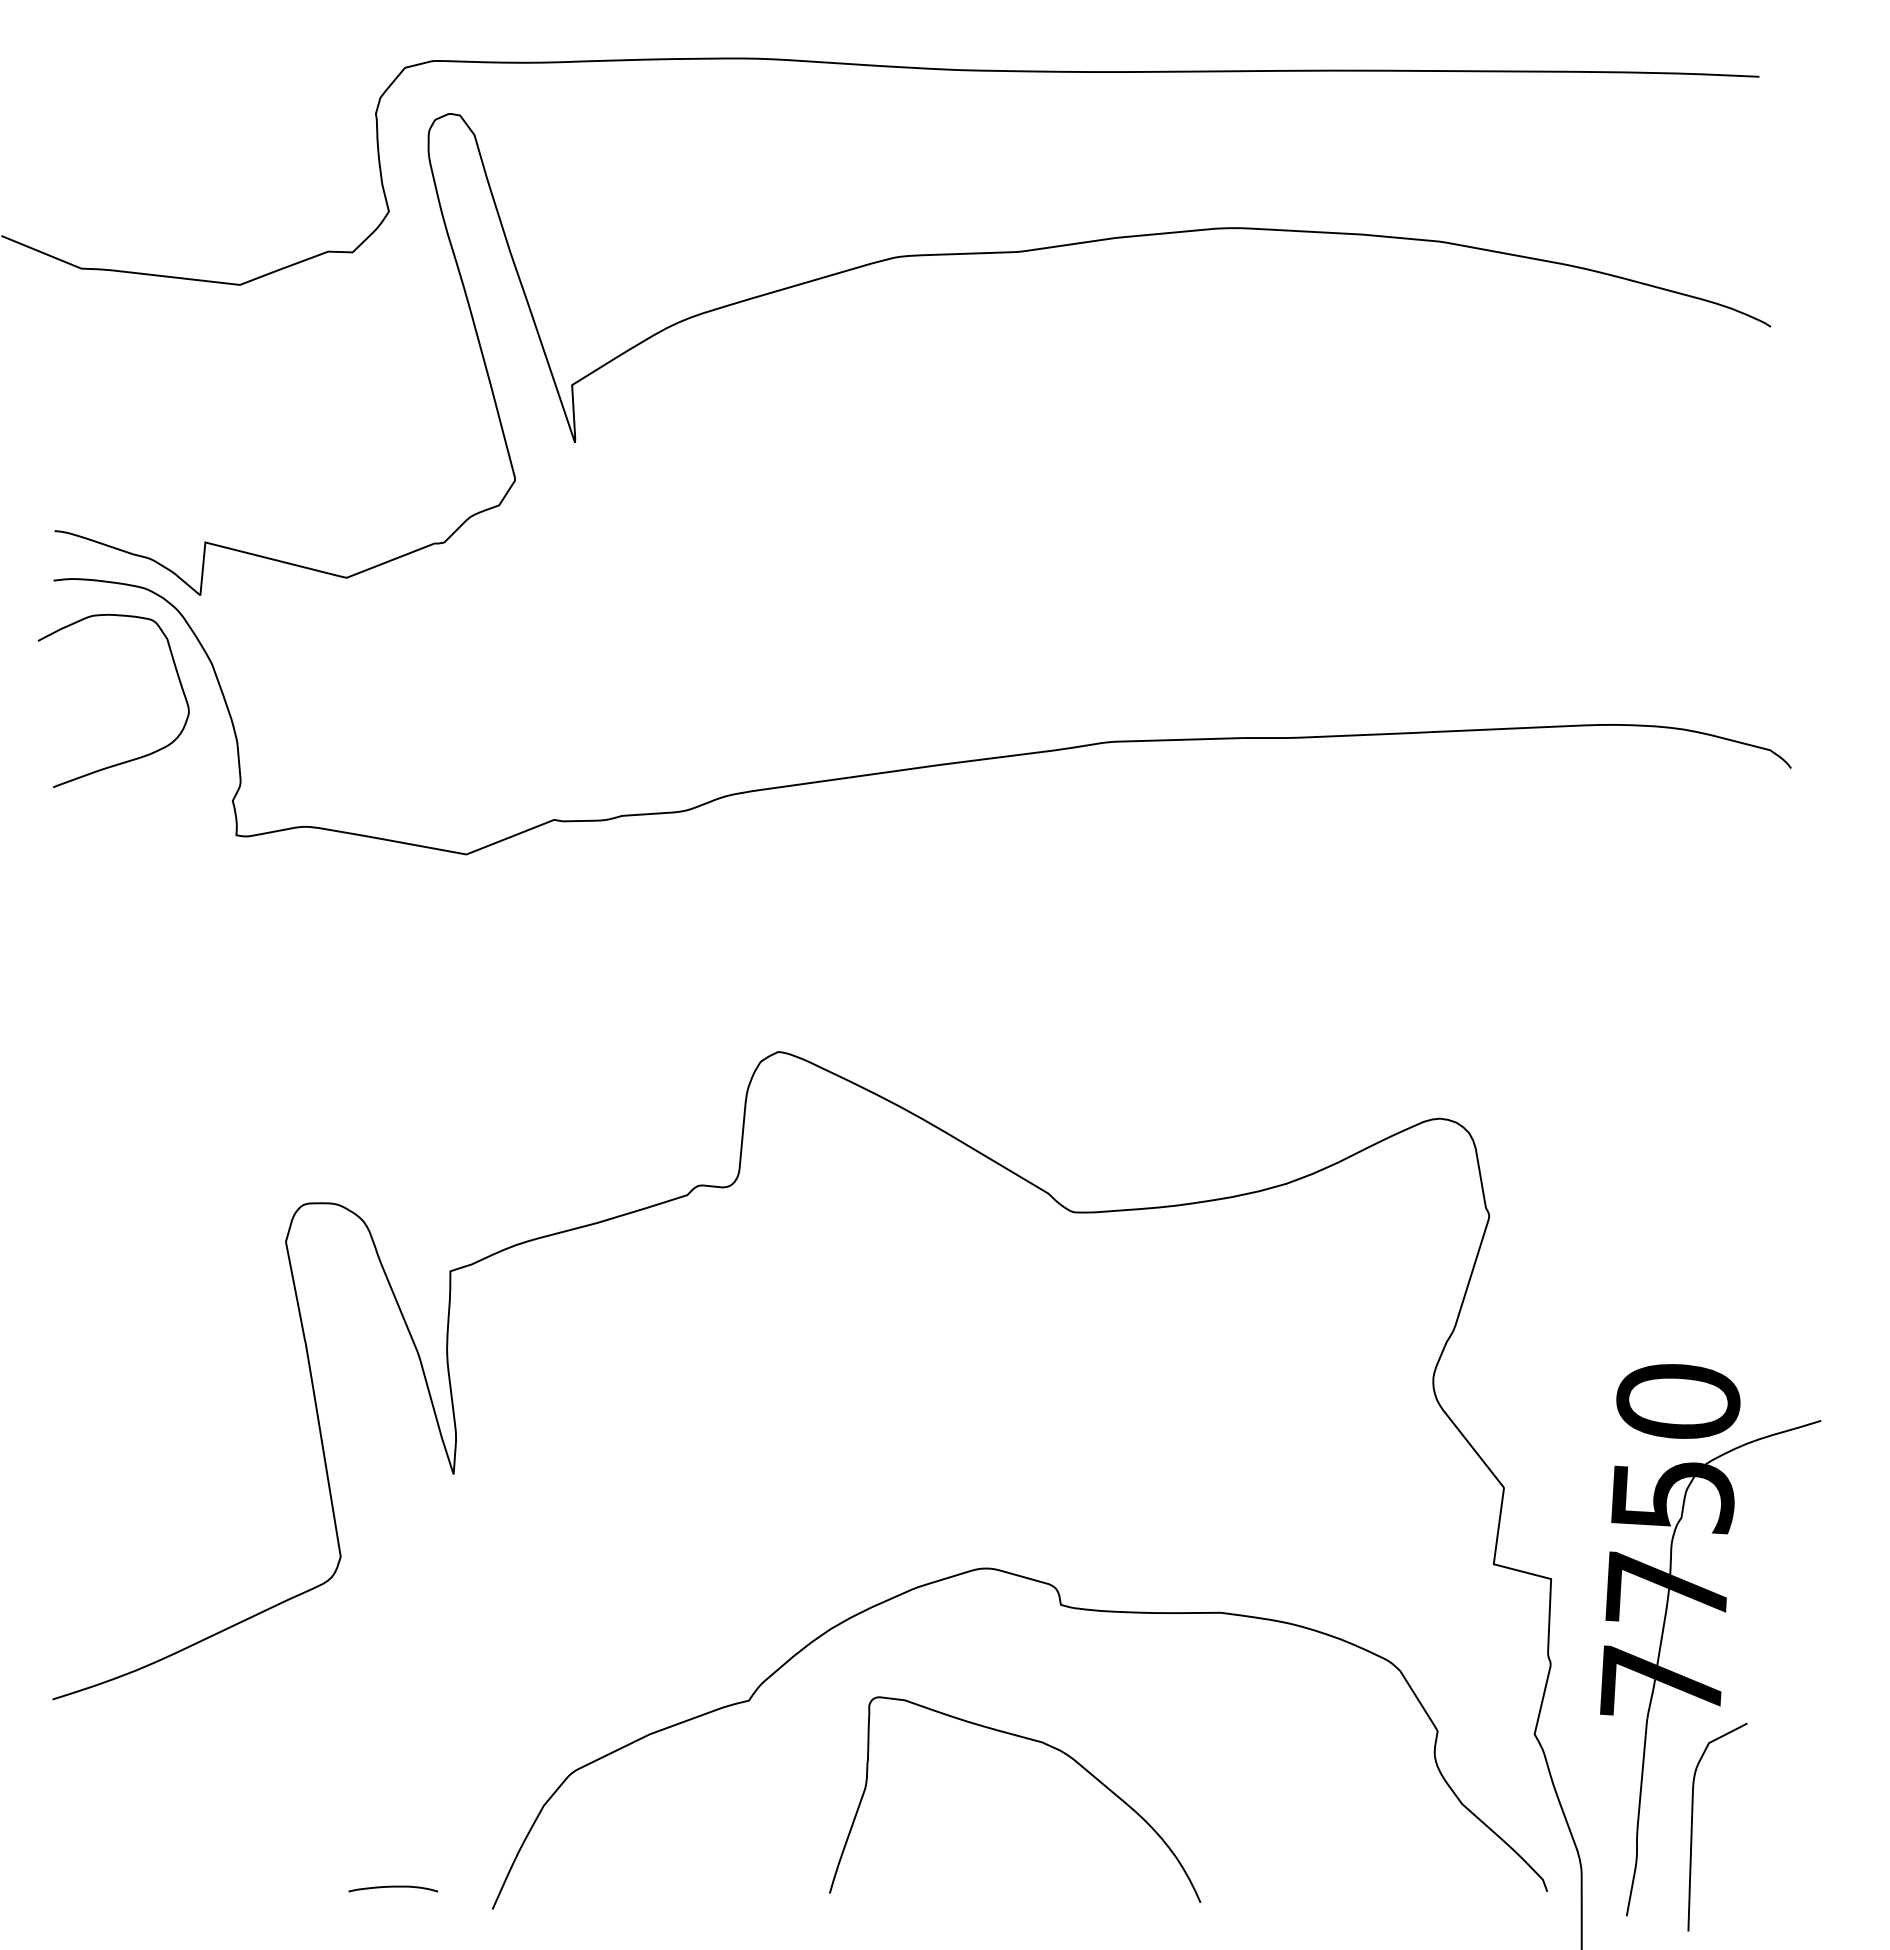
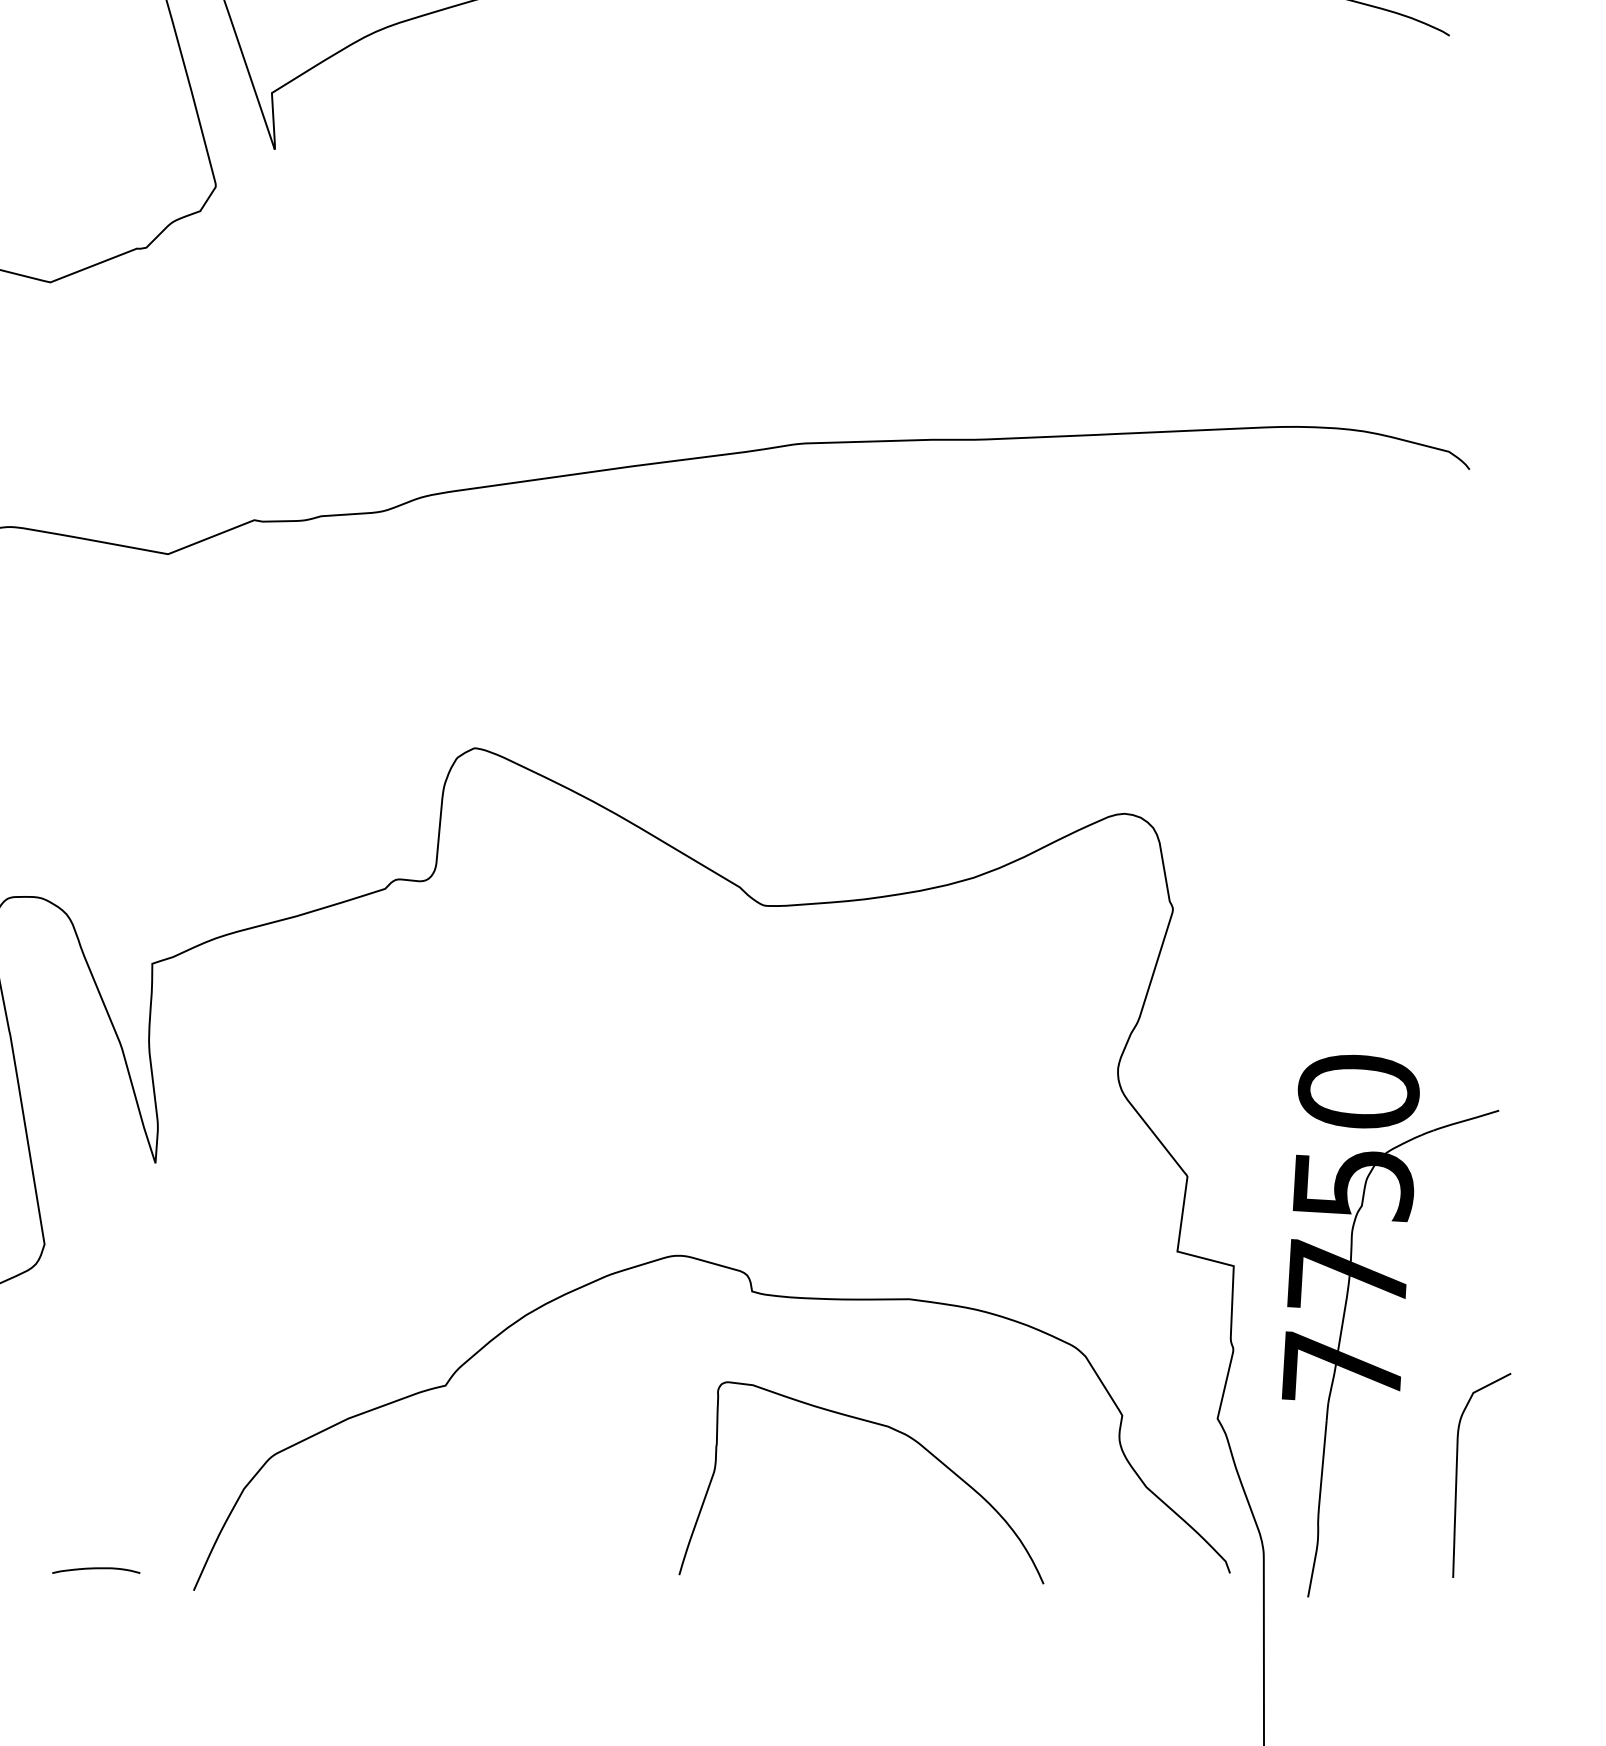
curve: (1030, 1740) -> (876, 1424), moved
curve: (1692, 1826) -> (1457, 1474), moved

